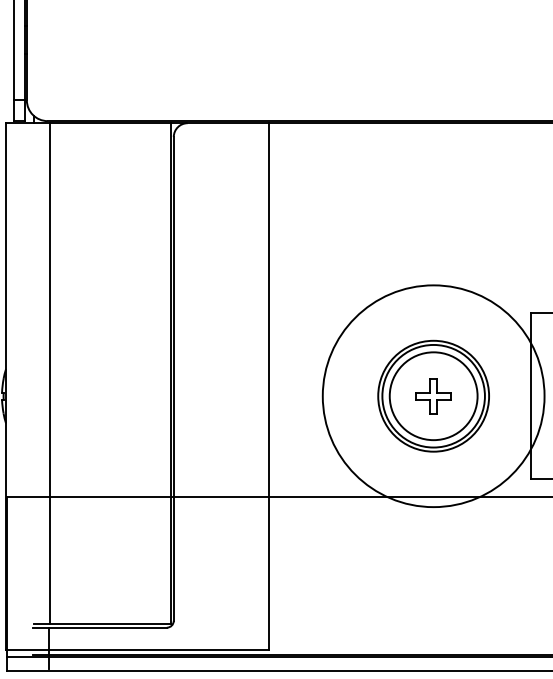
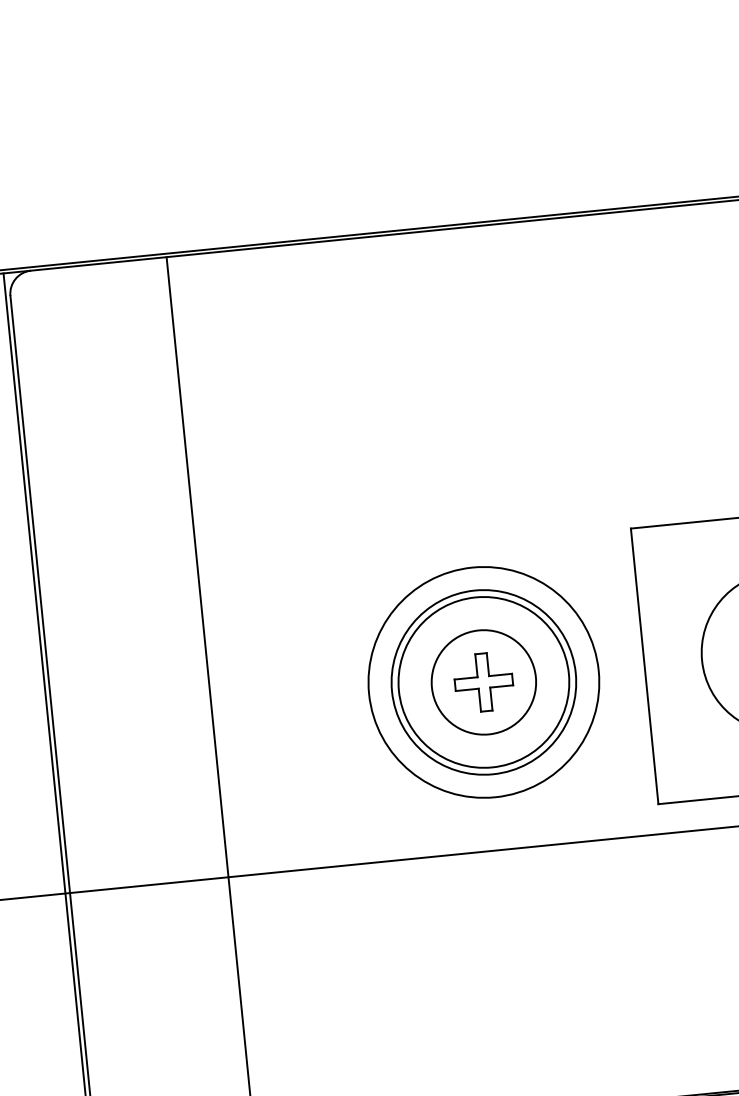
circle: (433, 395) -> (483, 681), size x0.62
circle: (433, 395) -> (483, 681), size x0.71

